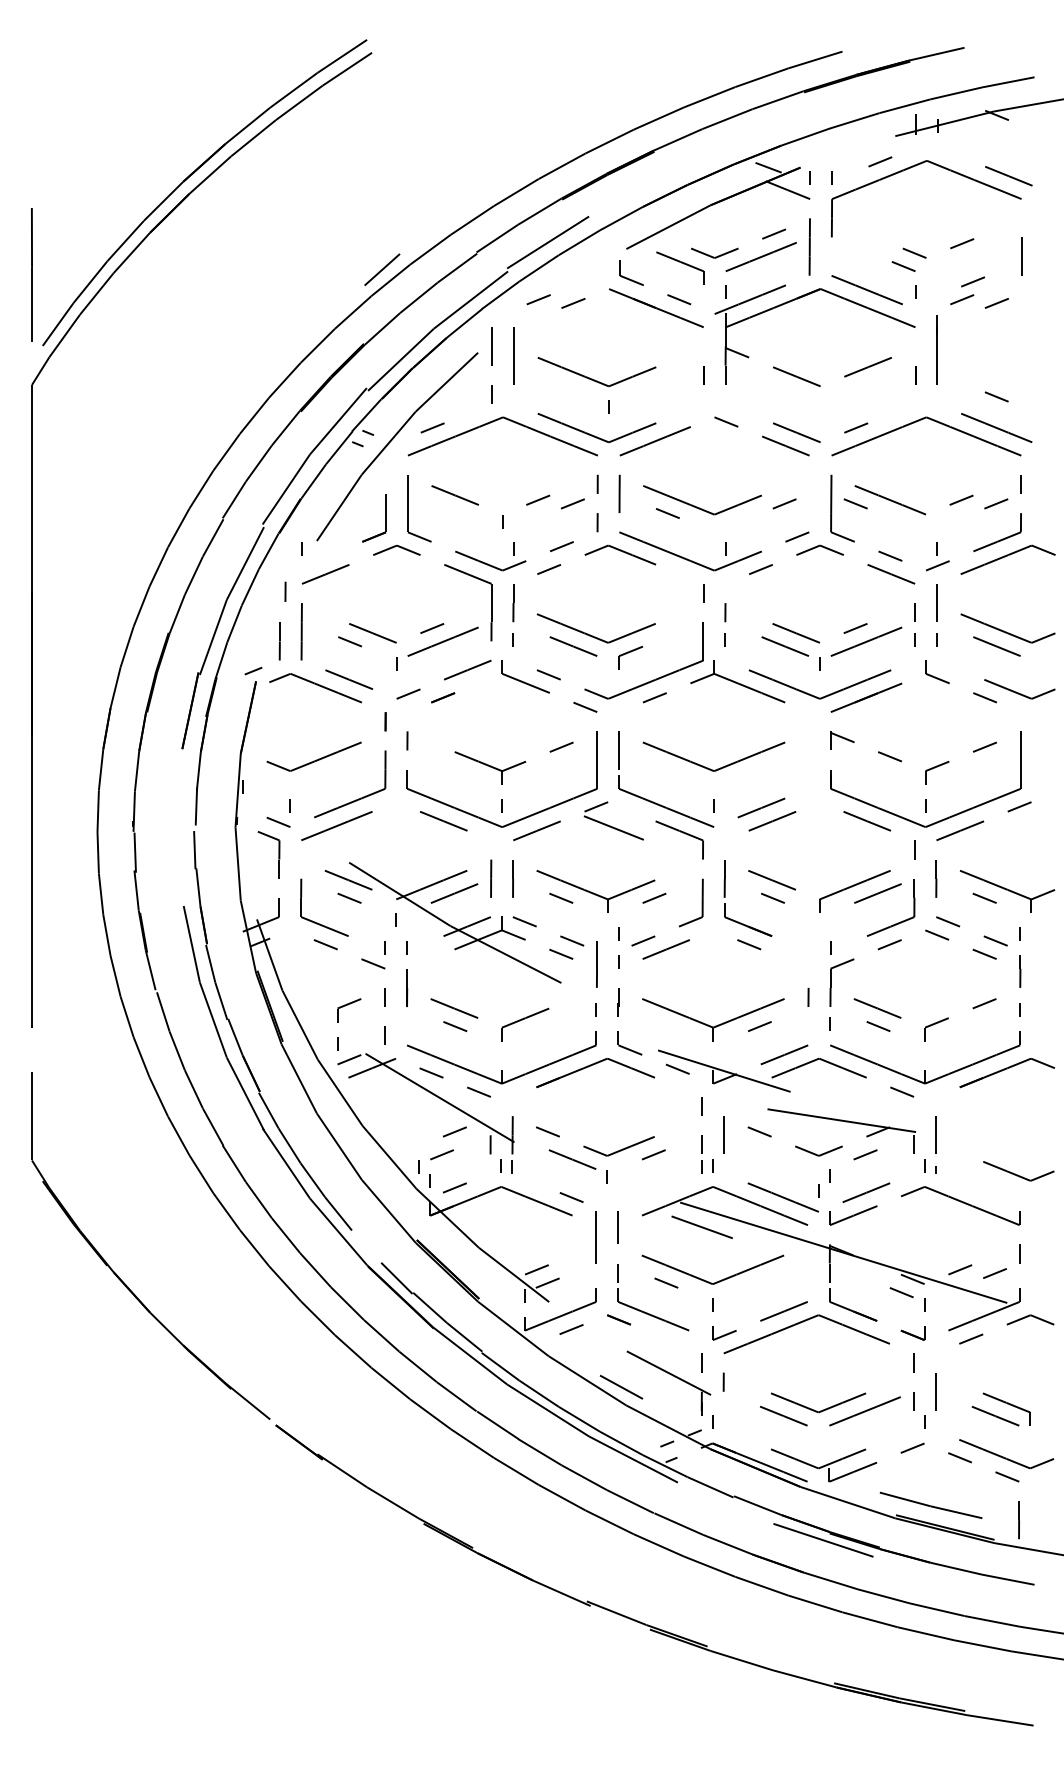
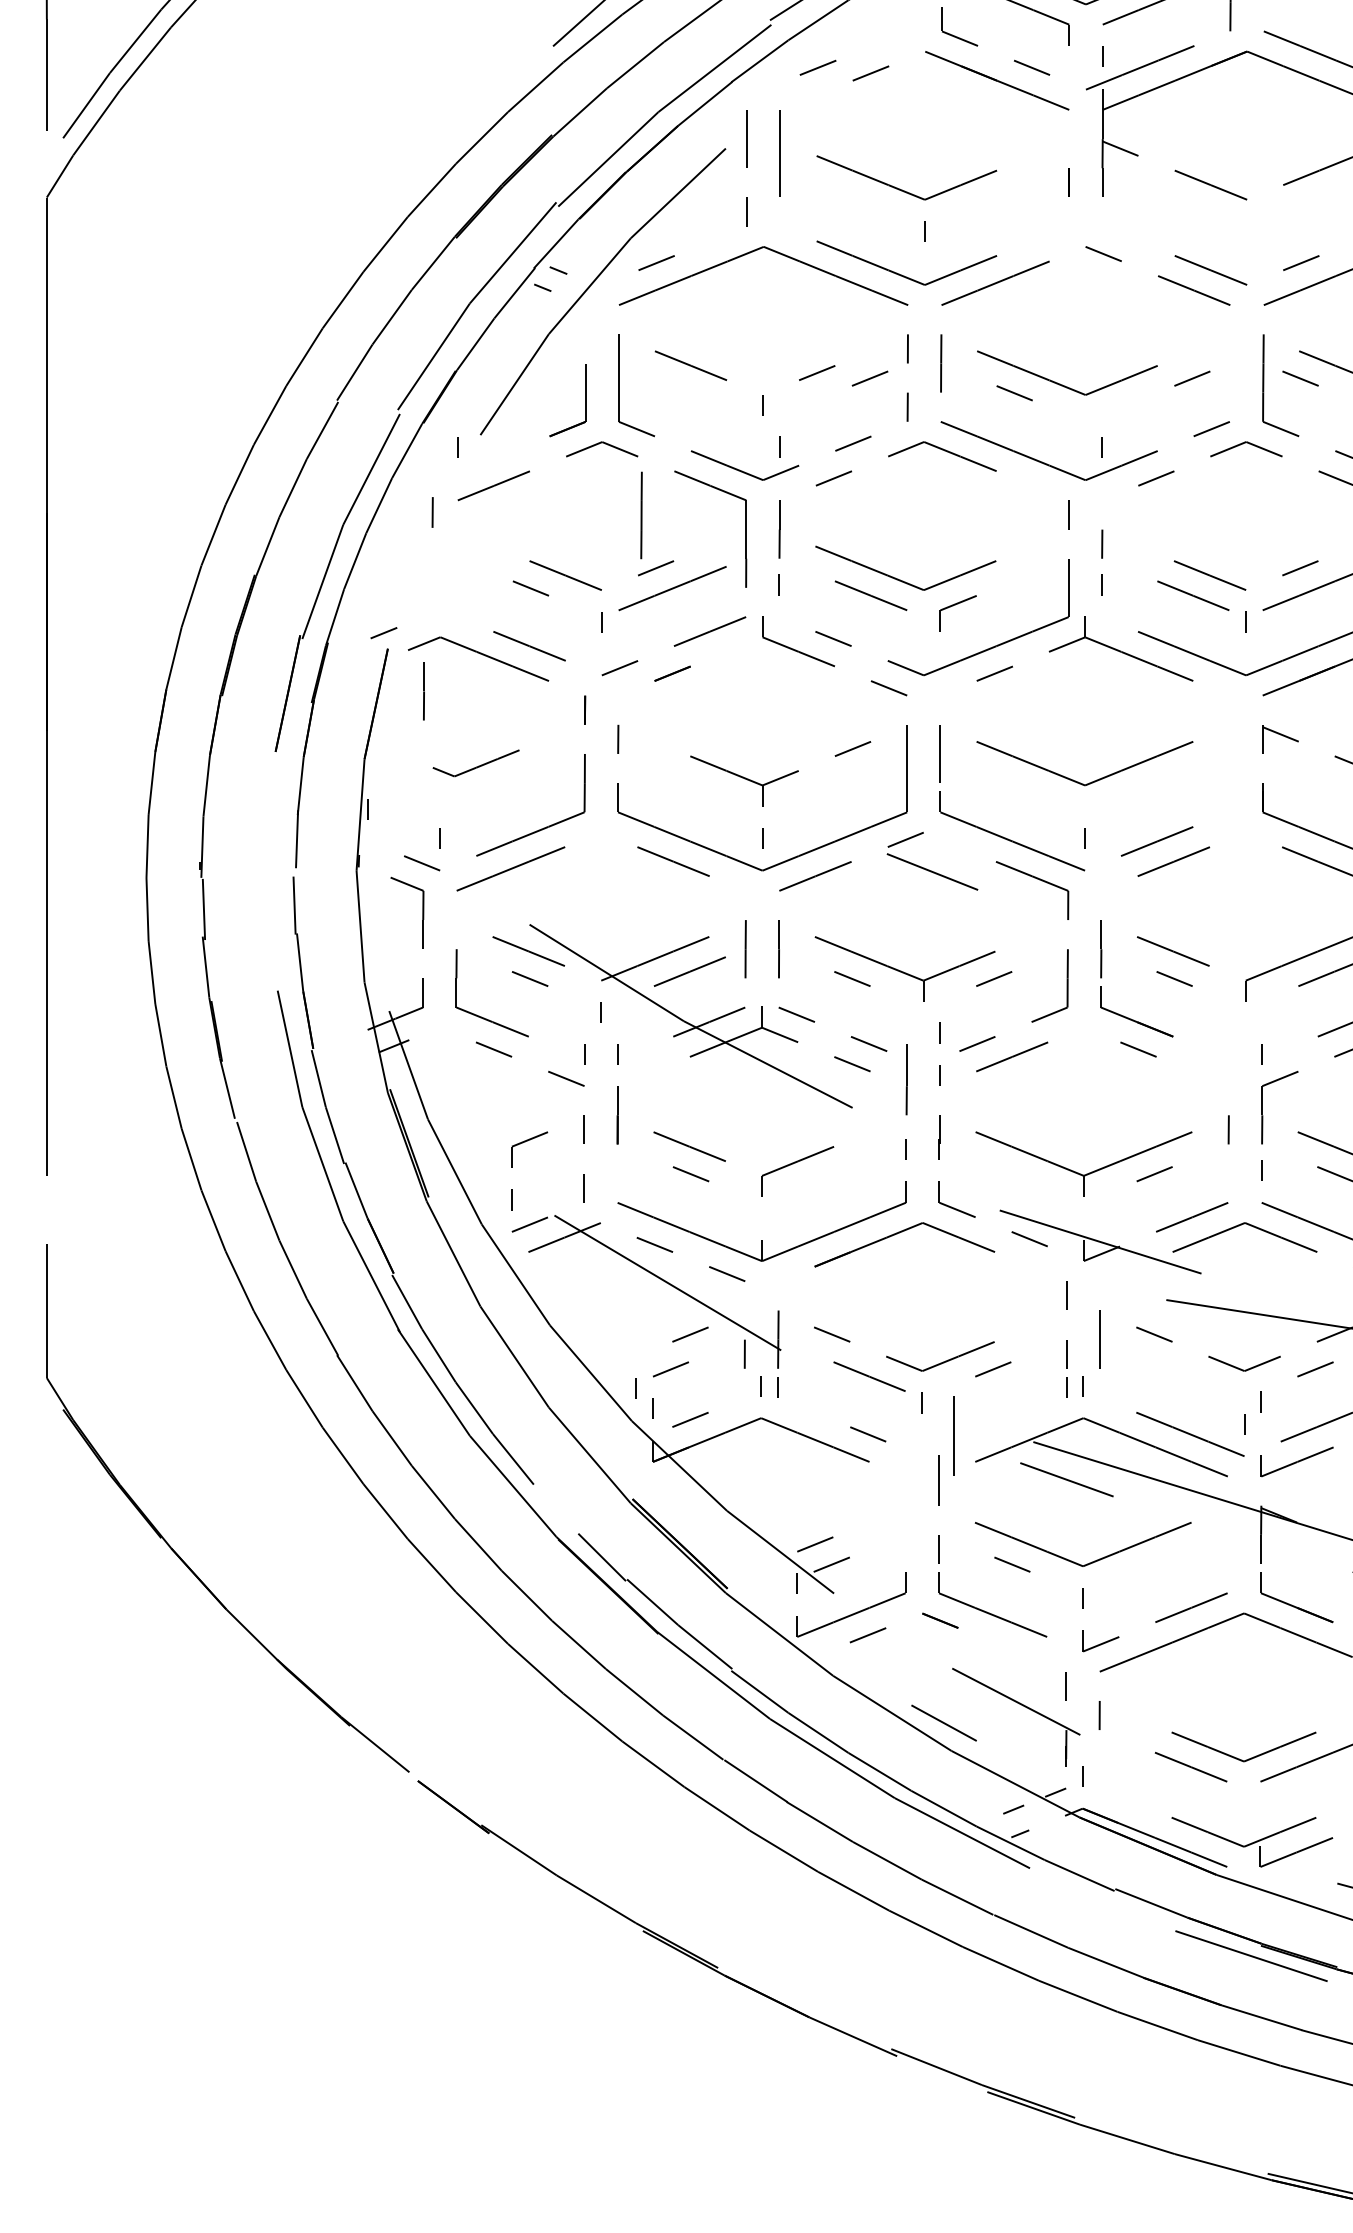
line: (301, 631) -> (641, 515), moved
line: (279, 641) -> (423, 691), moved
part: (313, 756) -> (475, 763), size x0.6
line: (595, 1237) -> (953, 1435), moved

